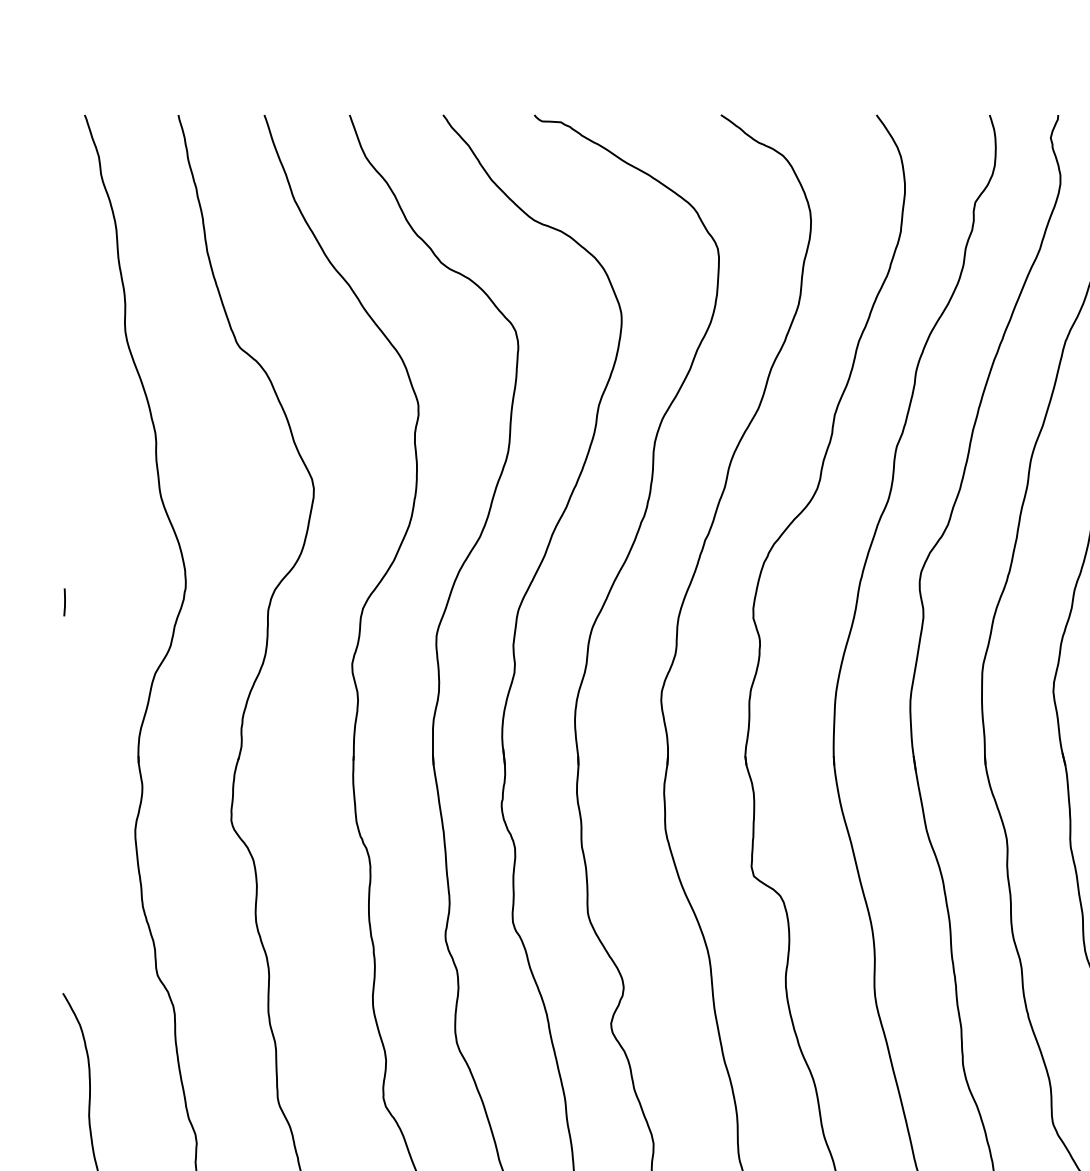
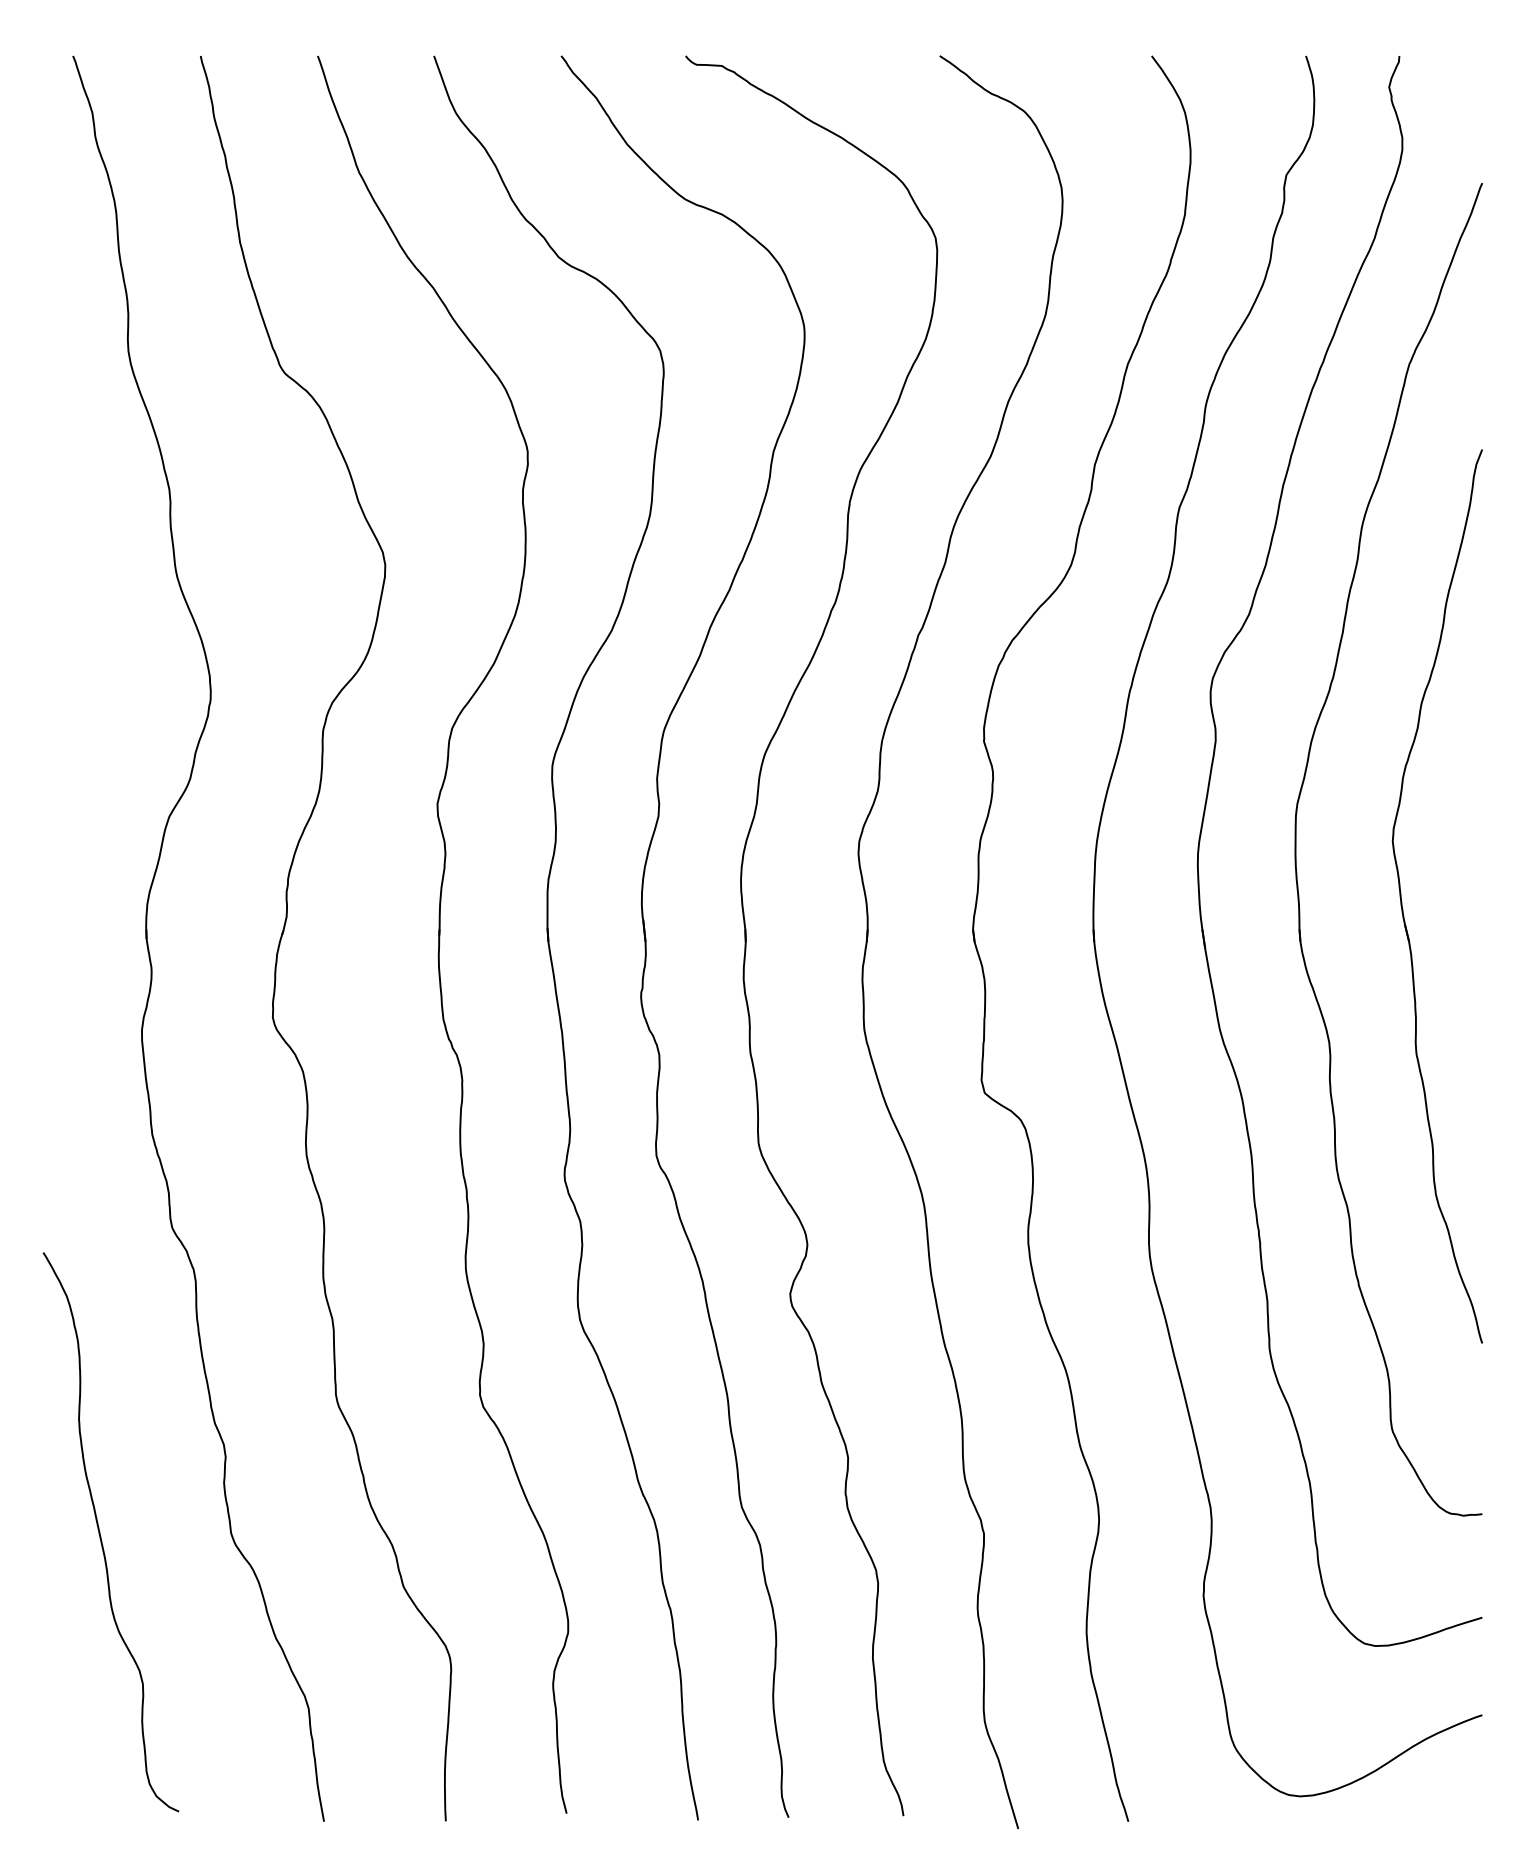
line: (64, 602) -> (45, 720), removed

